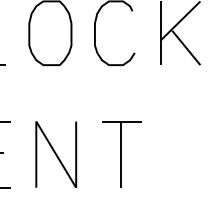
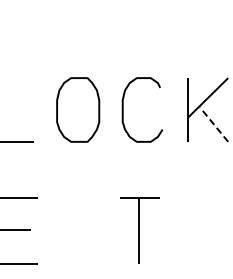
line: (185, 47) -> (213, 124), solid -> dashed
line: (55, 153) -> (83, 230), removed
part: (121, 153) -> (139, 230), moved

